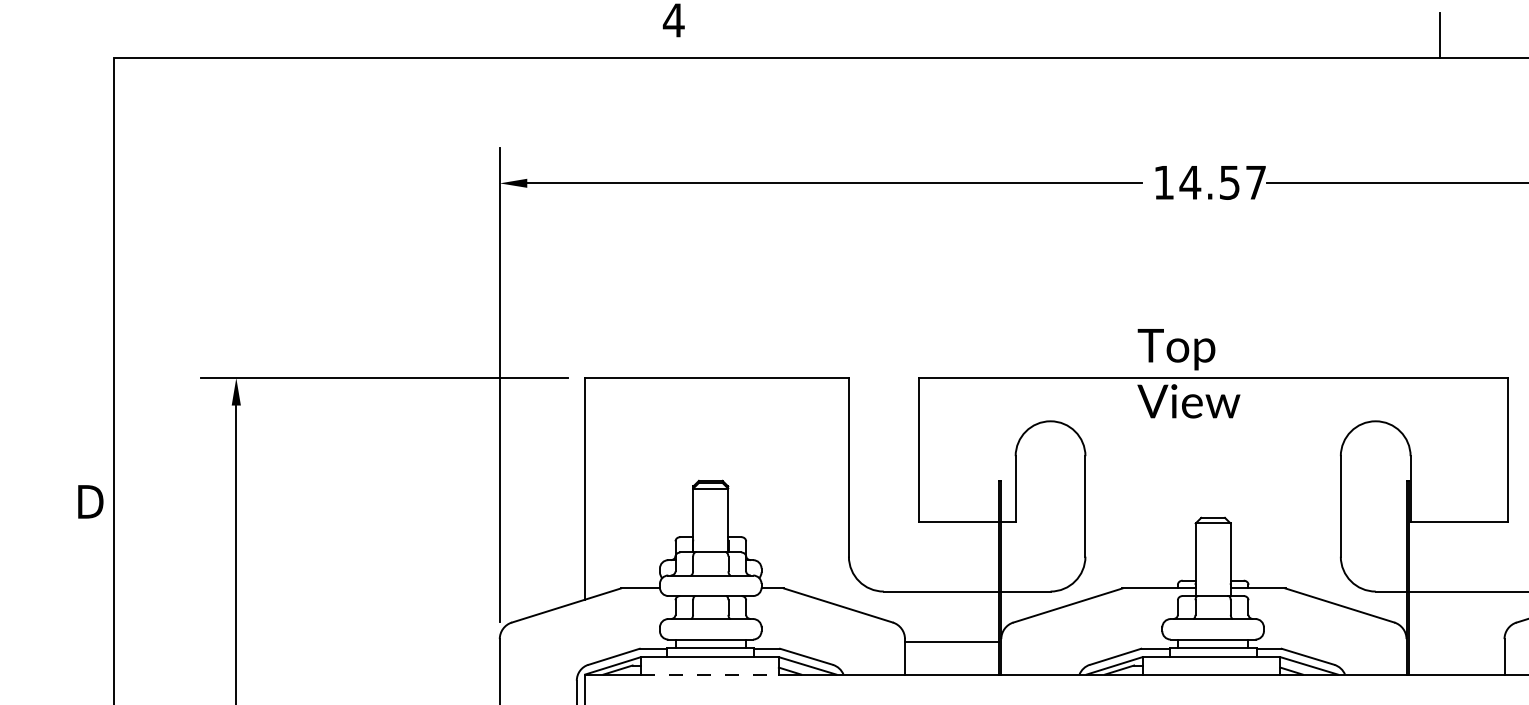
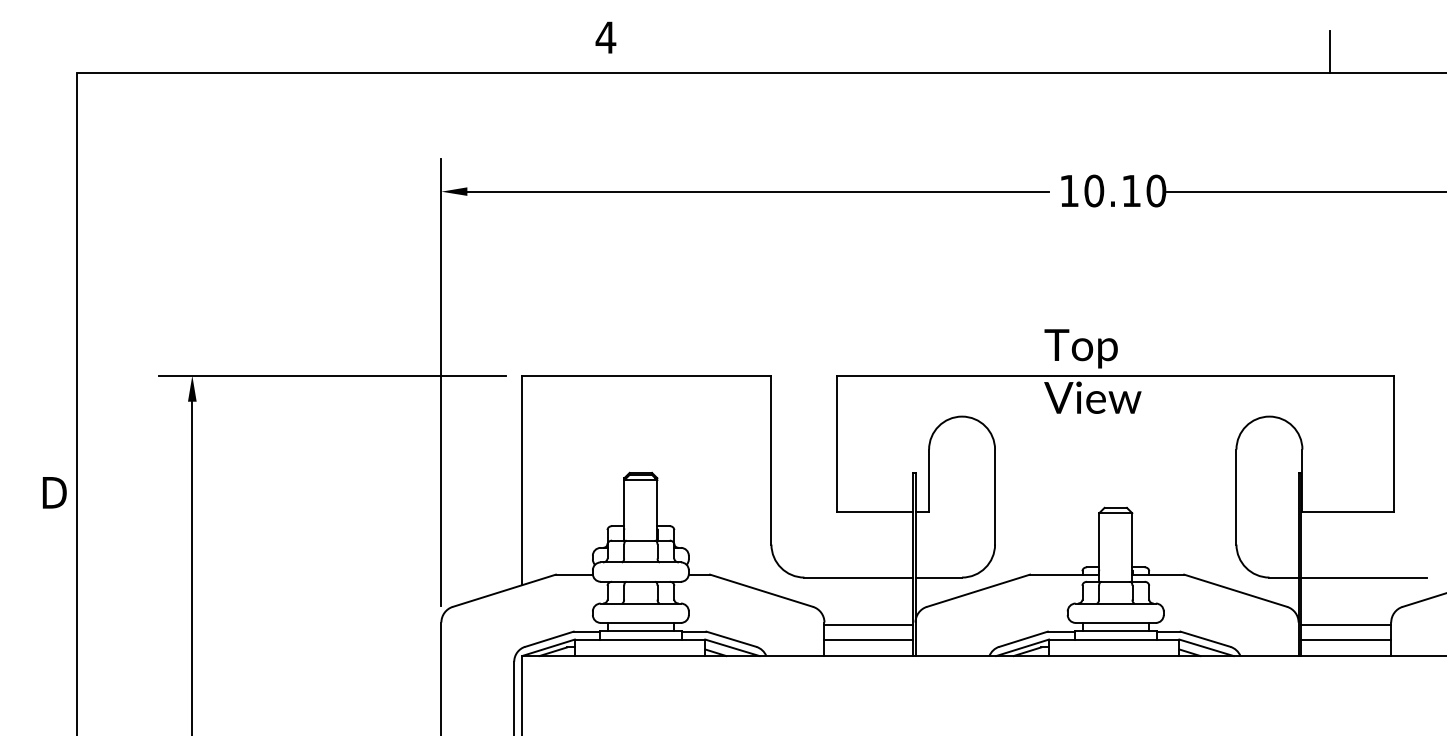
text: (1222, 182) -> (1124, 190), 14.57 -> 10.10
line: (1457, 642) -> (1346, 625), added
line: (951, 657) -> (868, 639), added
line: (1457, 657) -> (1346, 639), added
line: (710, 675) -> (640, 656), dashed -> solid

